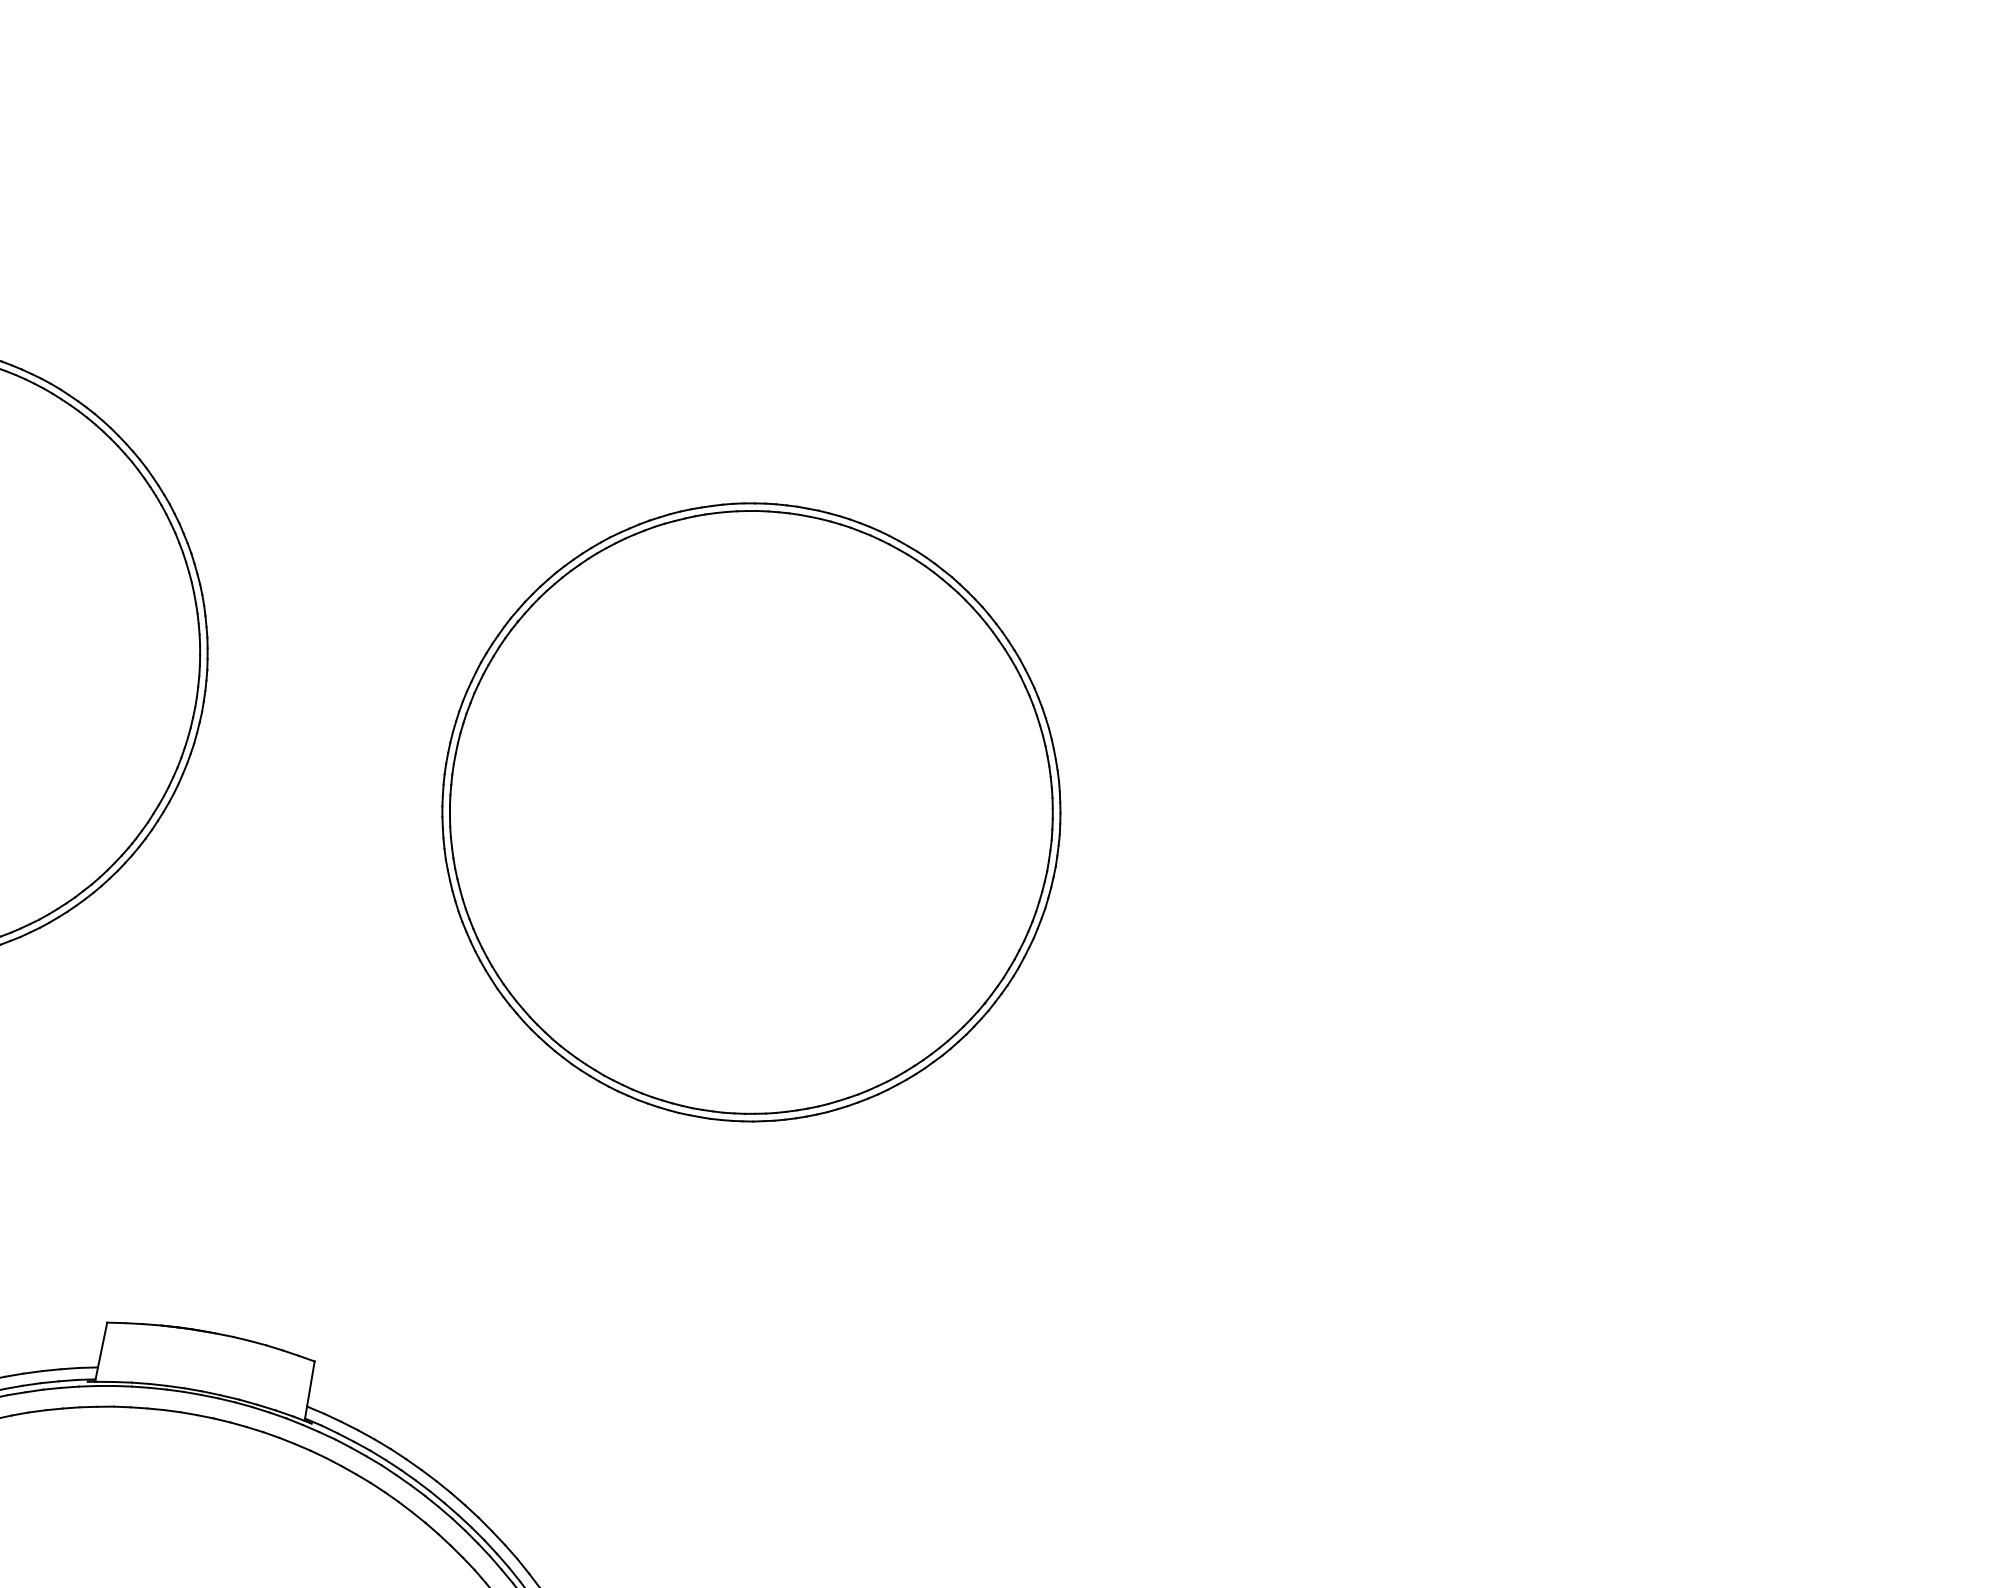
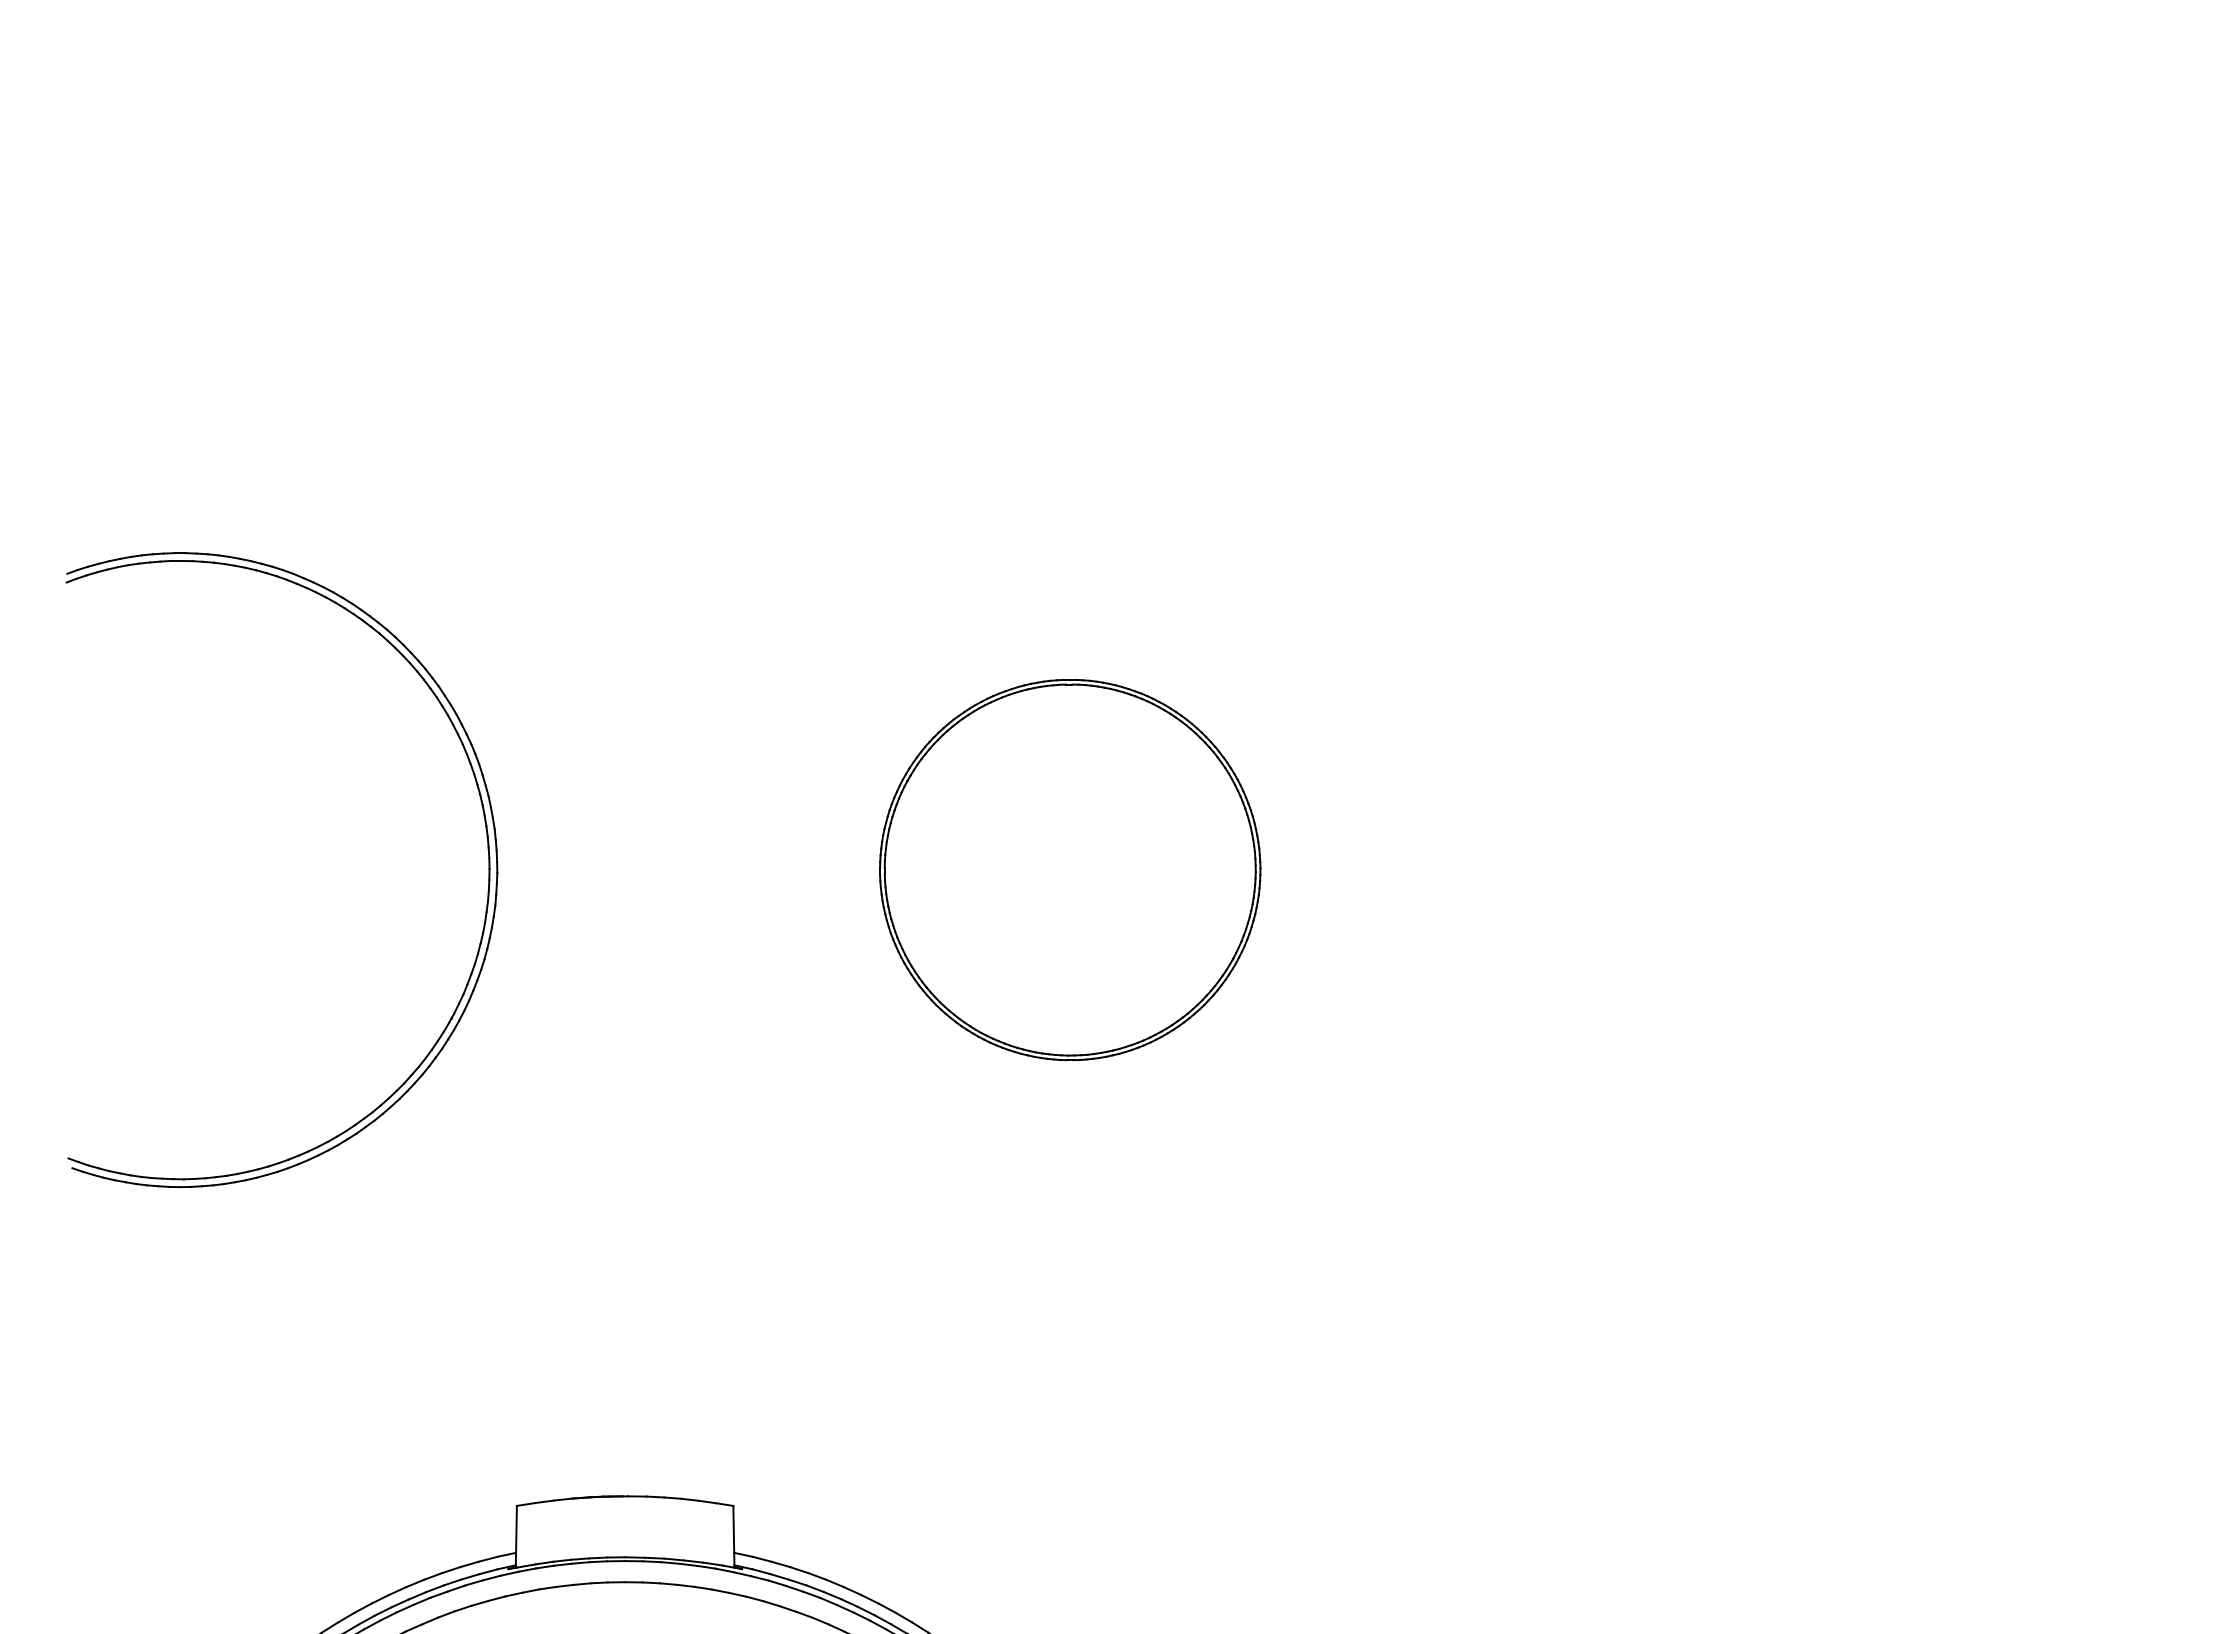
part: (751, 811) -> (1070, 869), size x0.6

